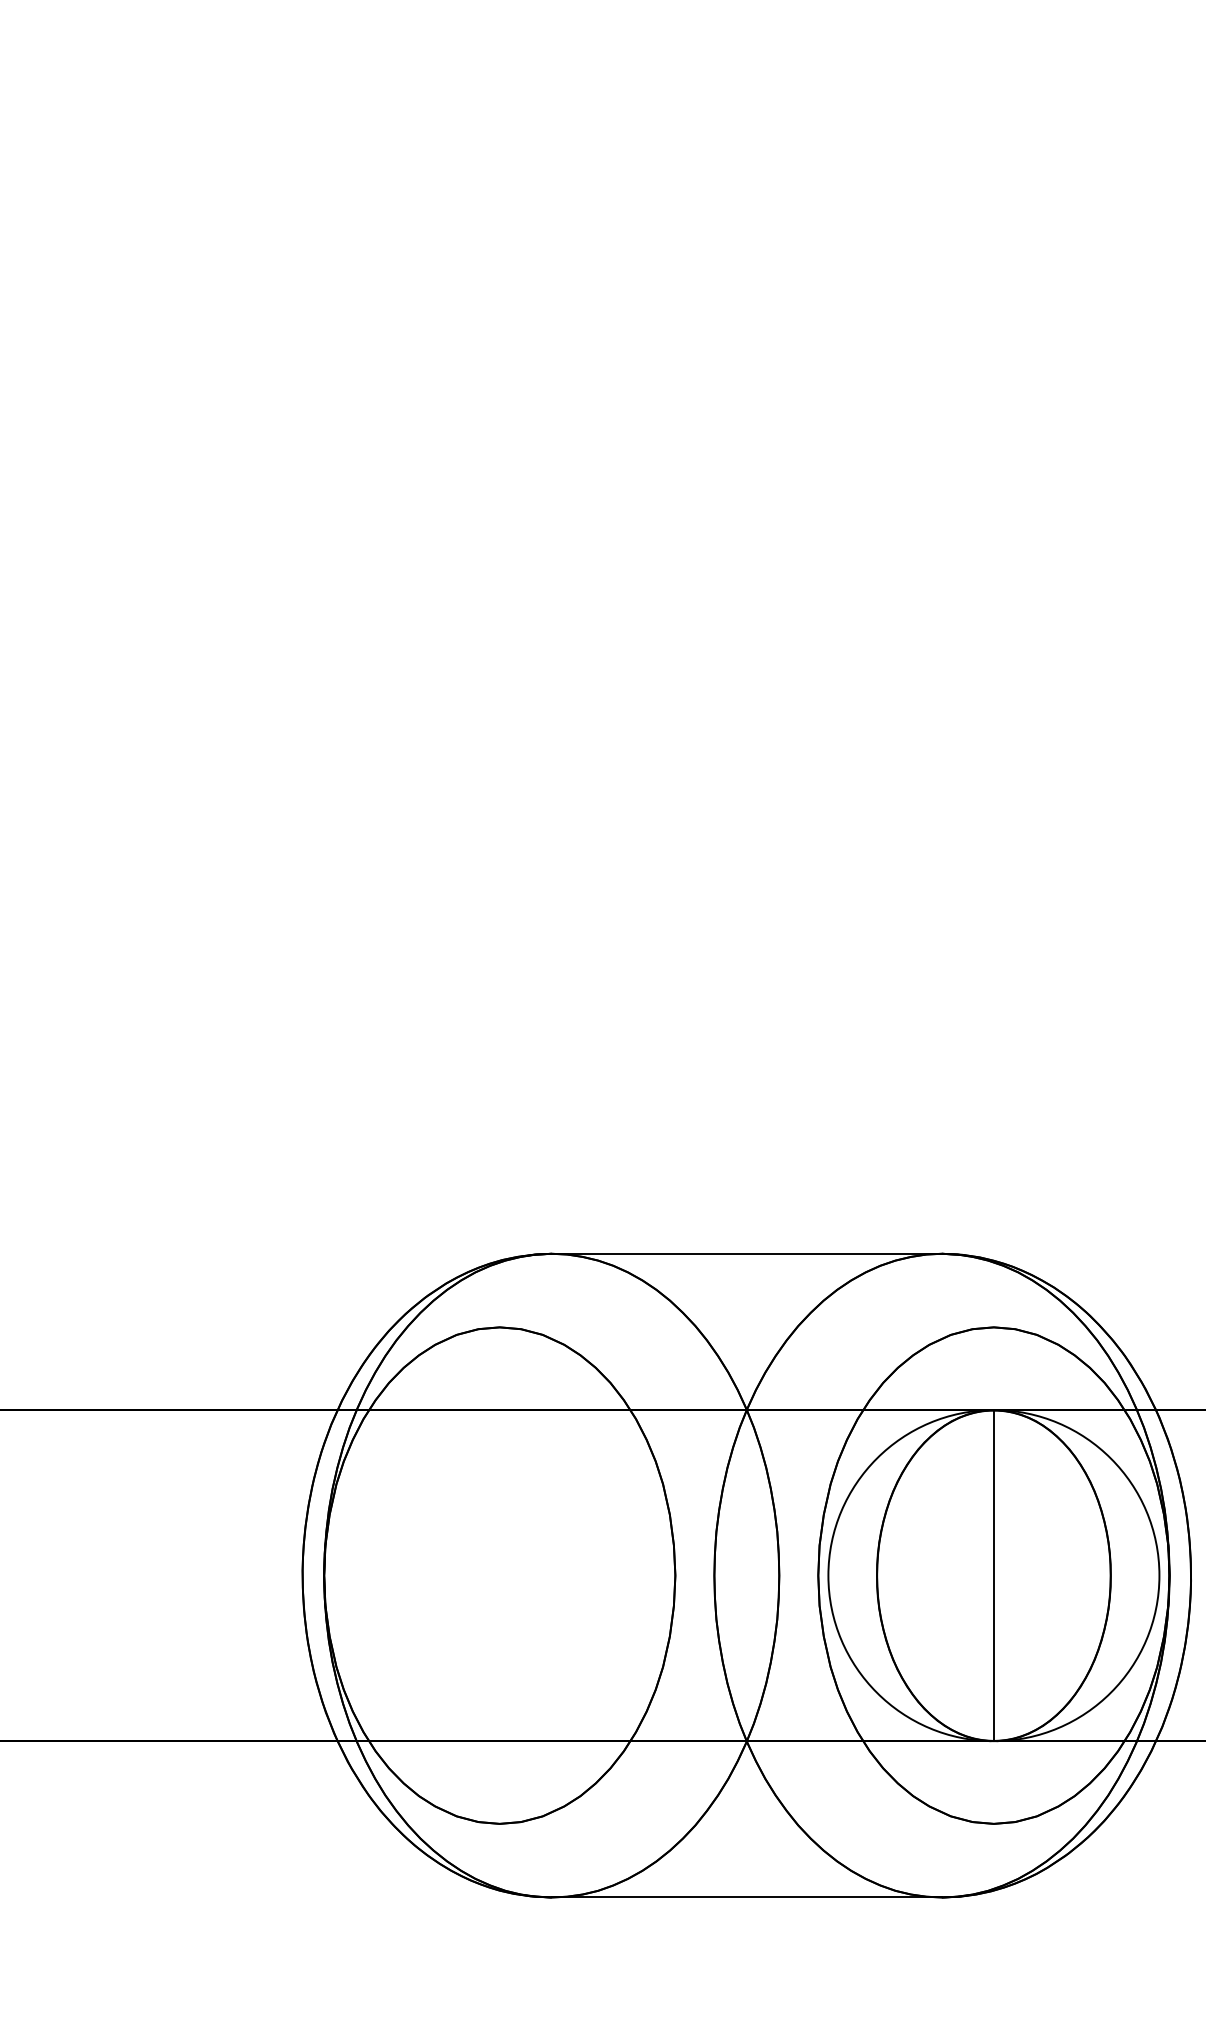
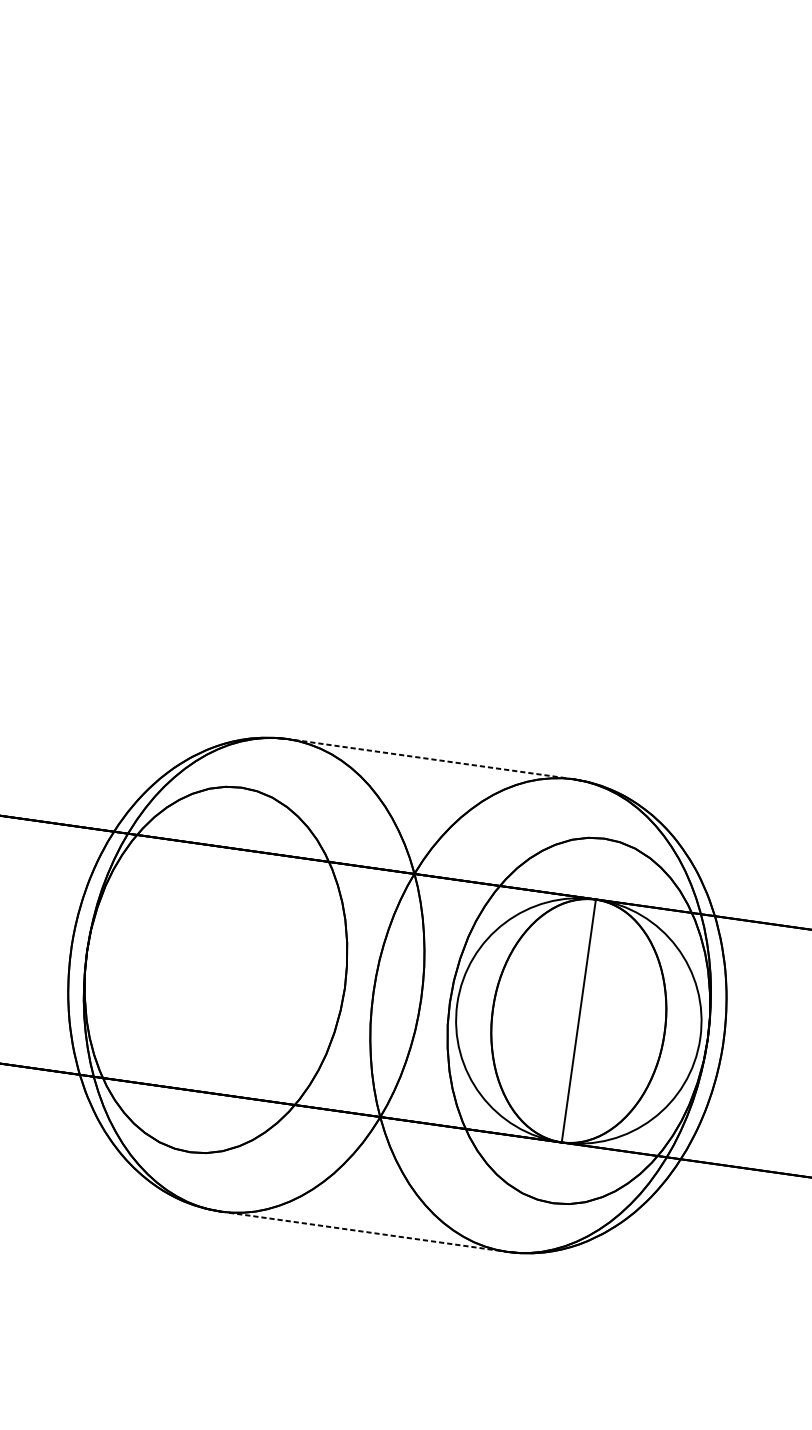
line: (746, 1253) -> (430, 758), solid -> dashed
line: (747, 1897) -> (364, 1231), solid -> dashed

